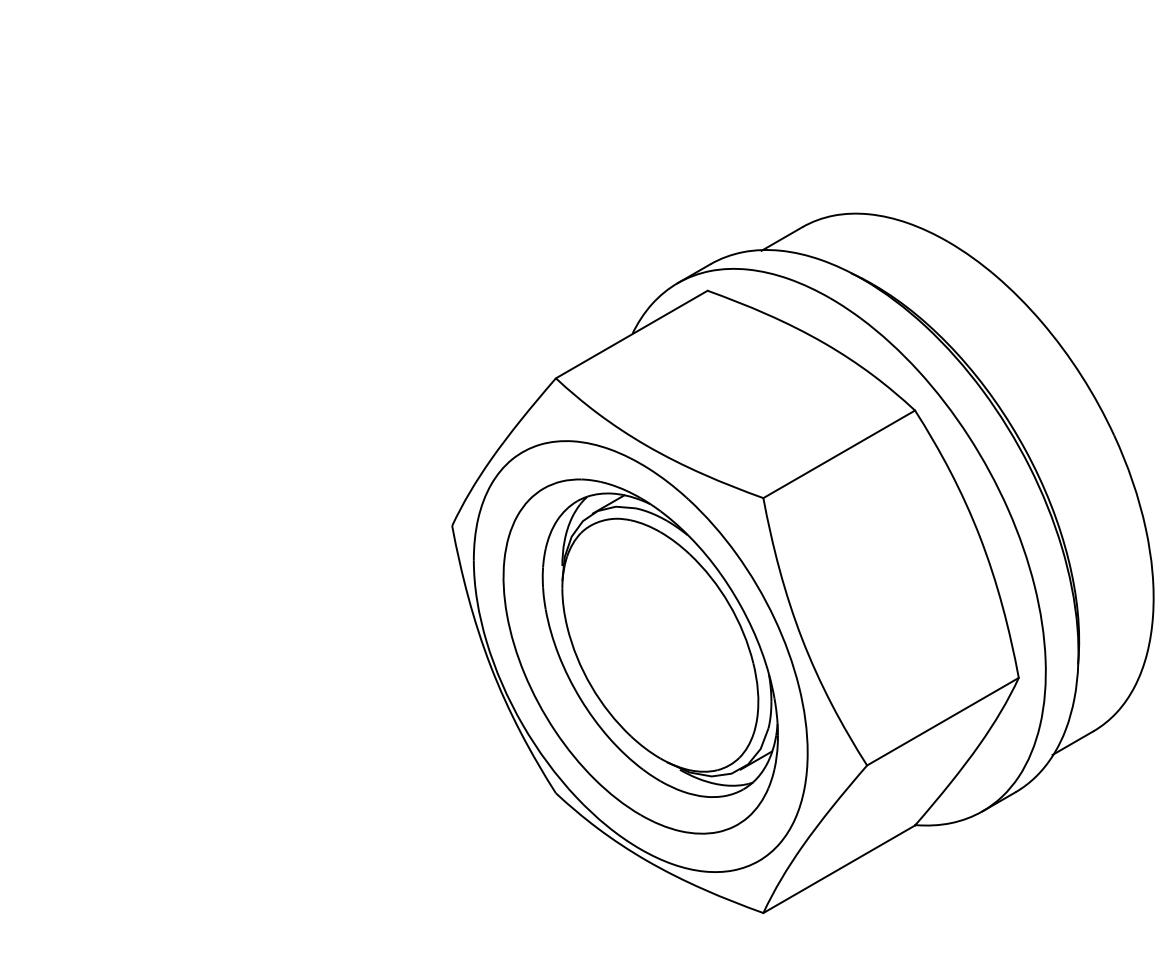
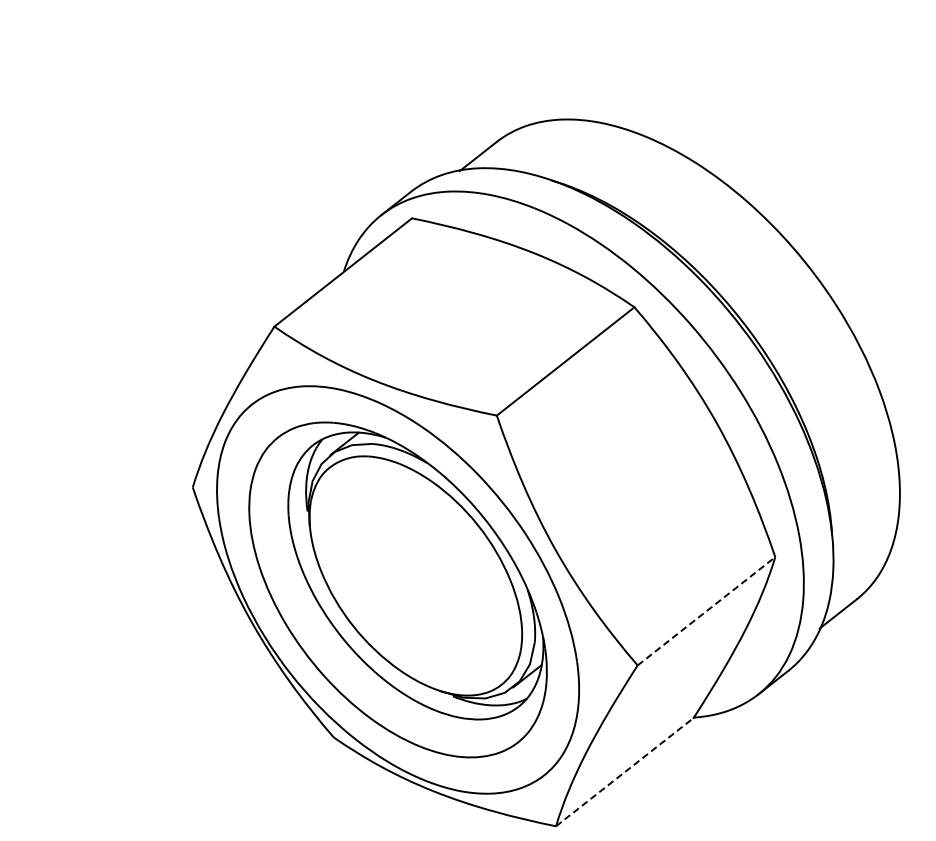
line: (942, 721) -> (705, 611), solid -> dashed
line: (839, 869) -> (625, 772), solid -> dashed

